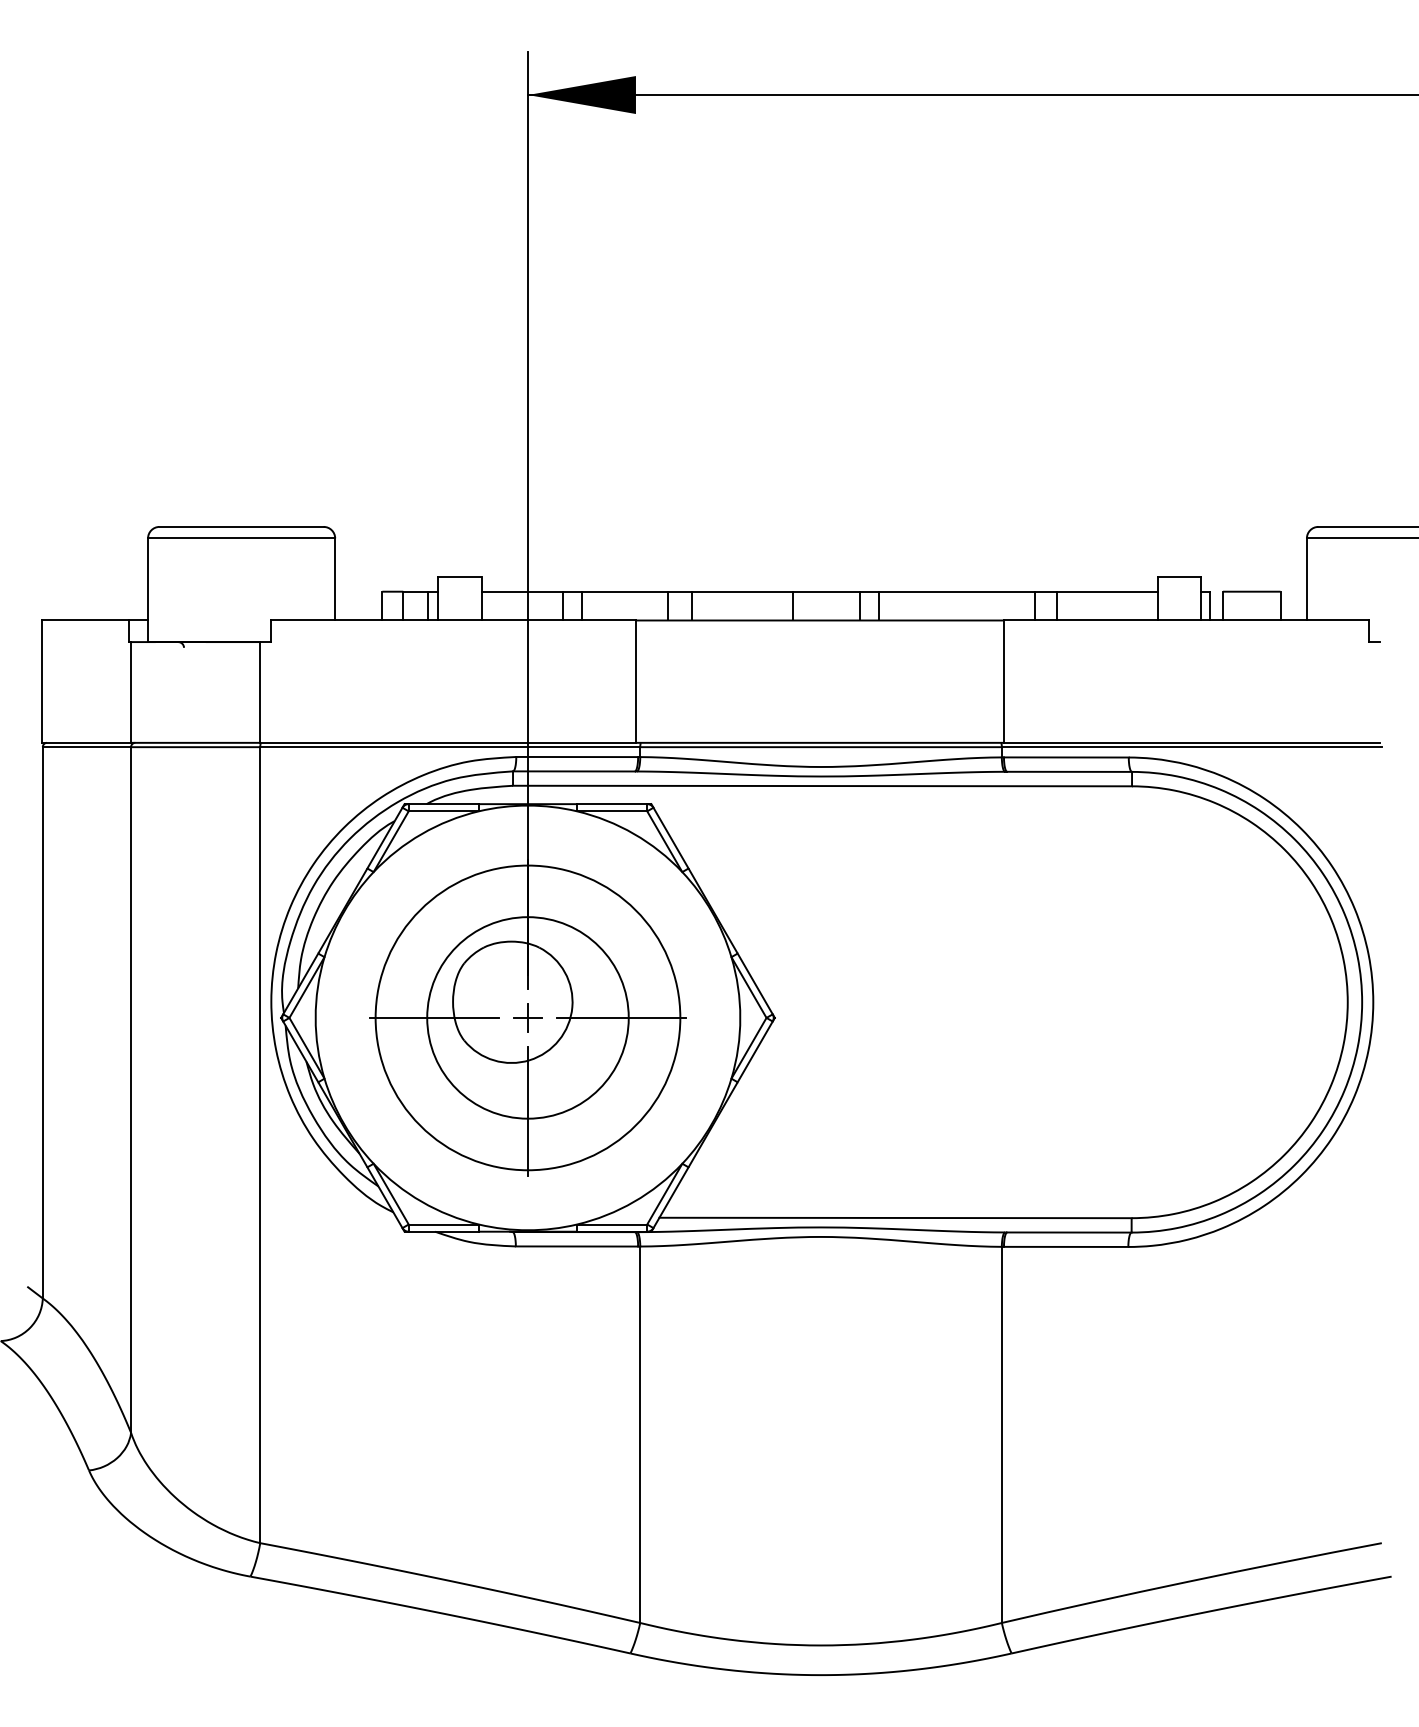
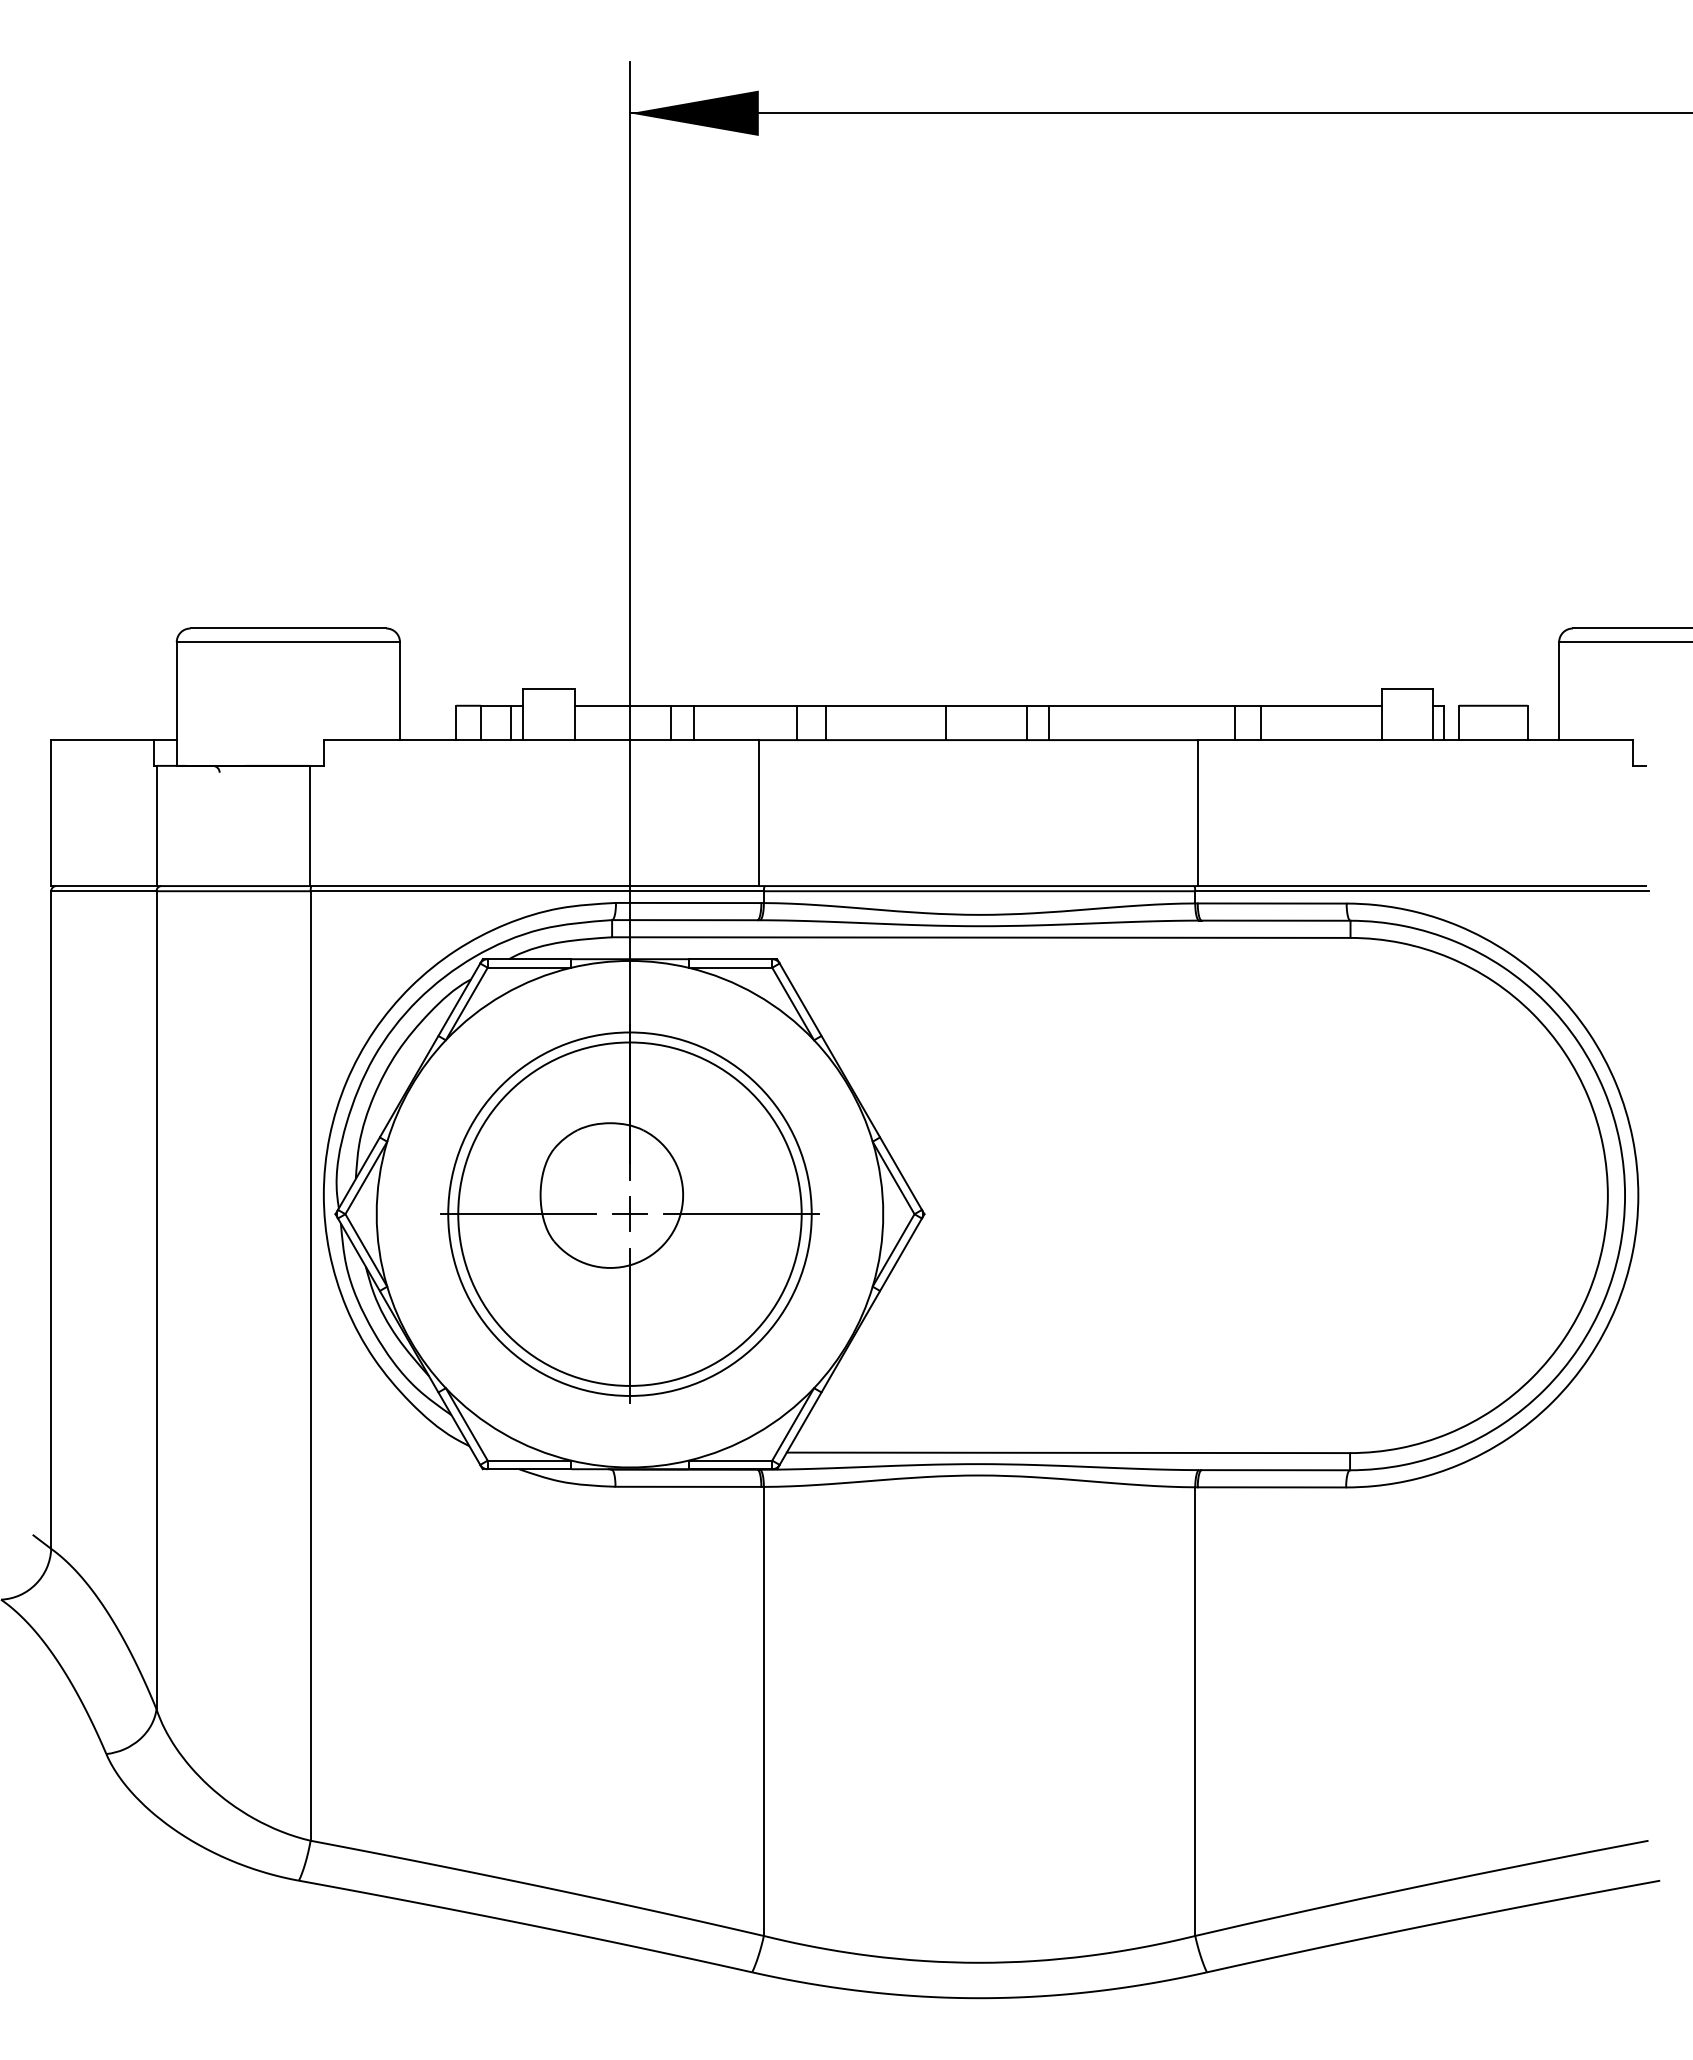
circle: (527, 1017) -> (629, 1213), size x1.43

